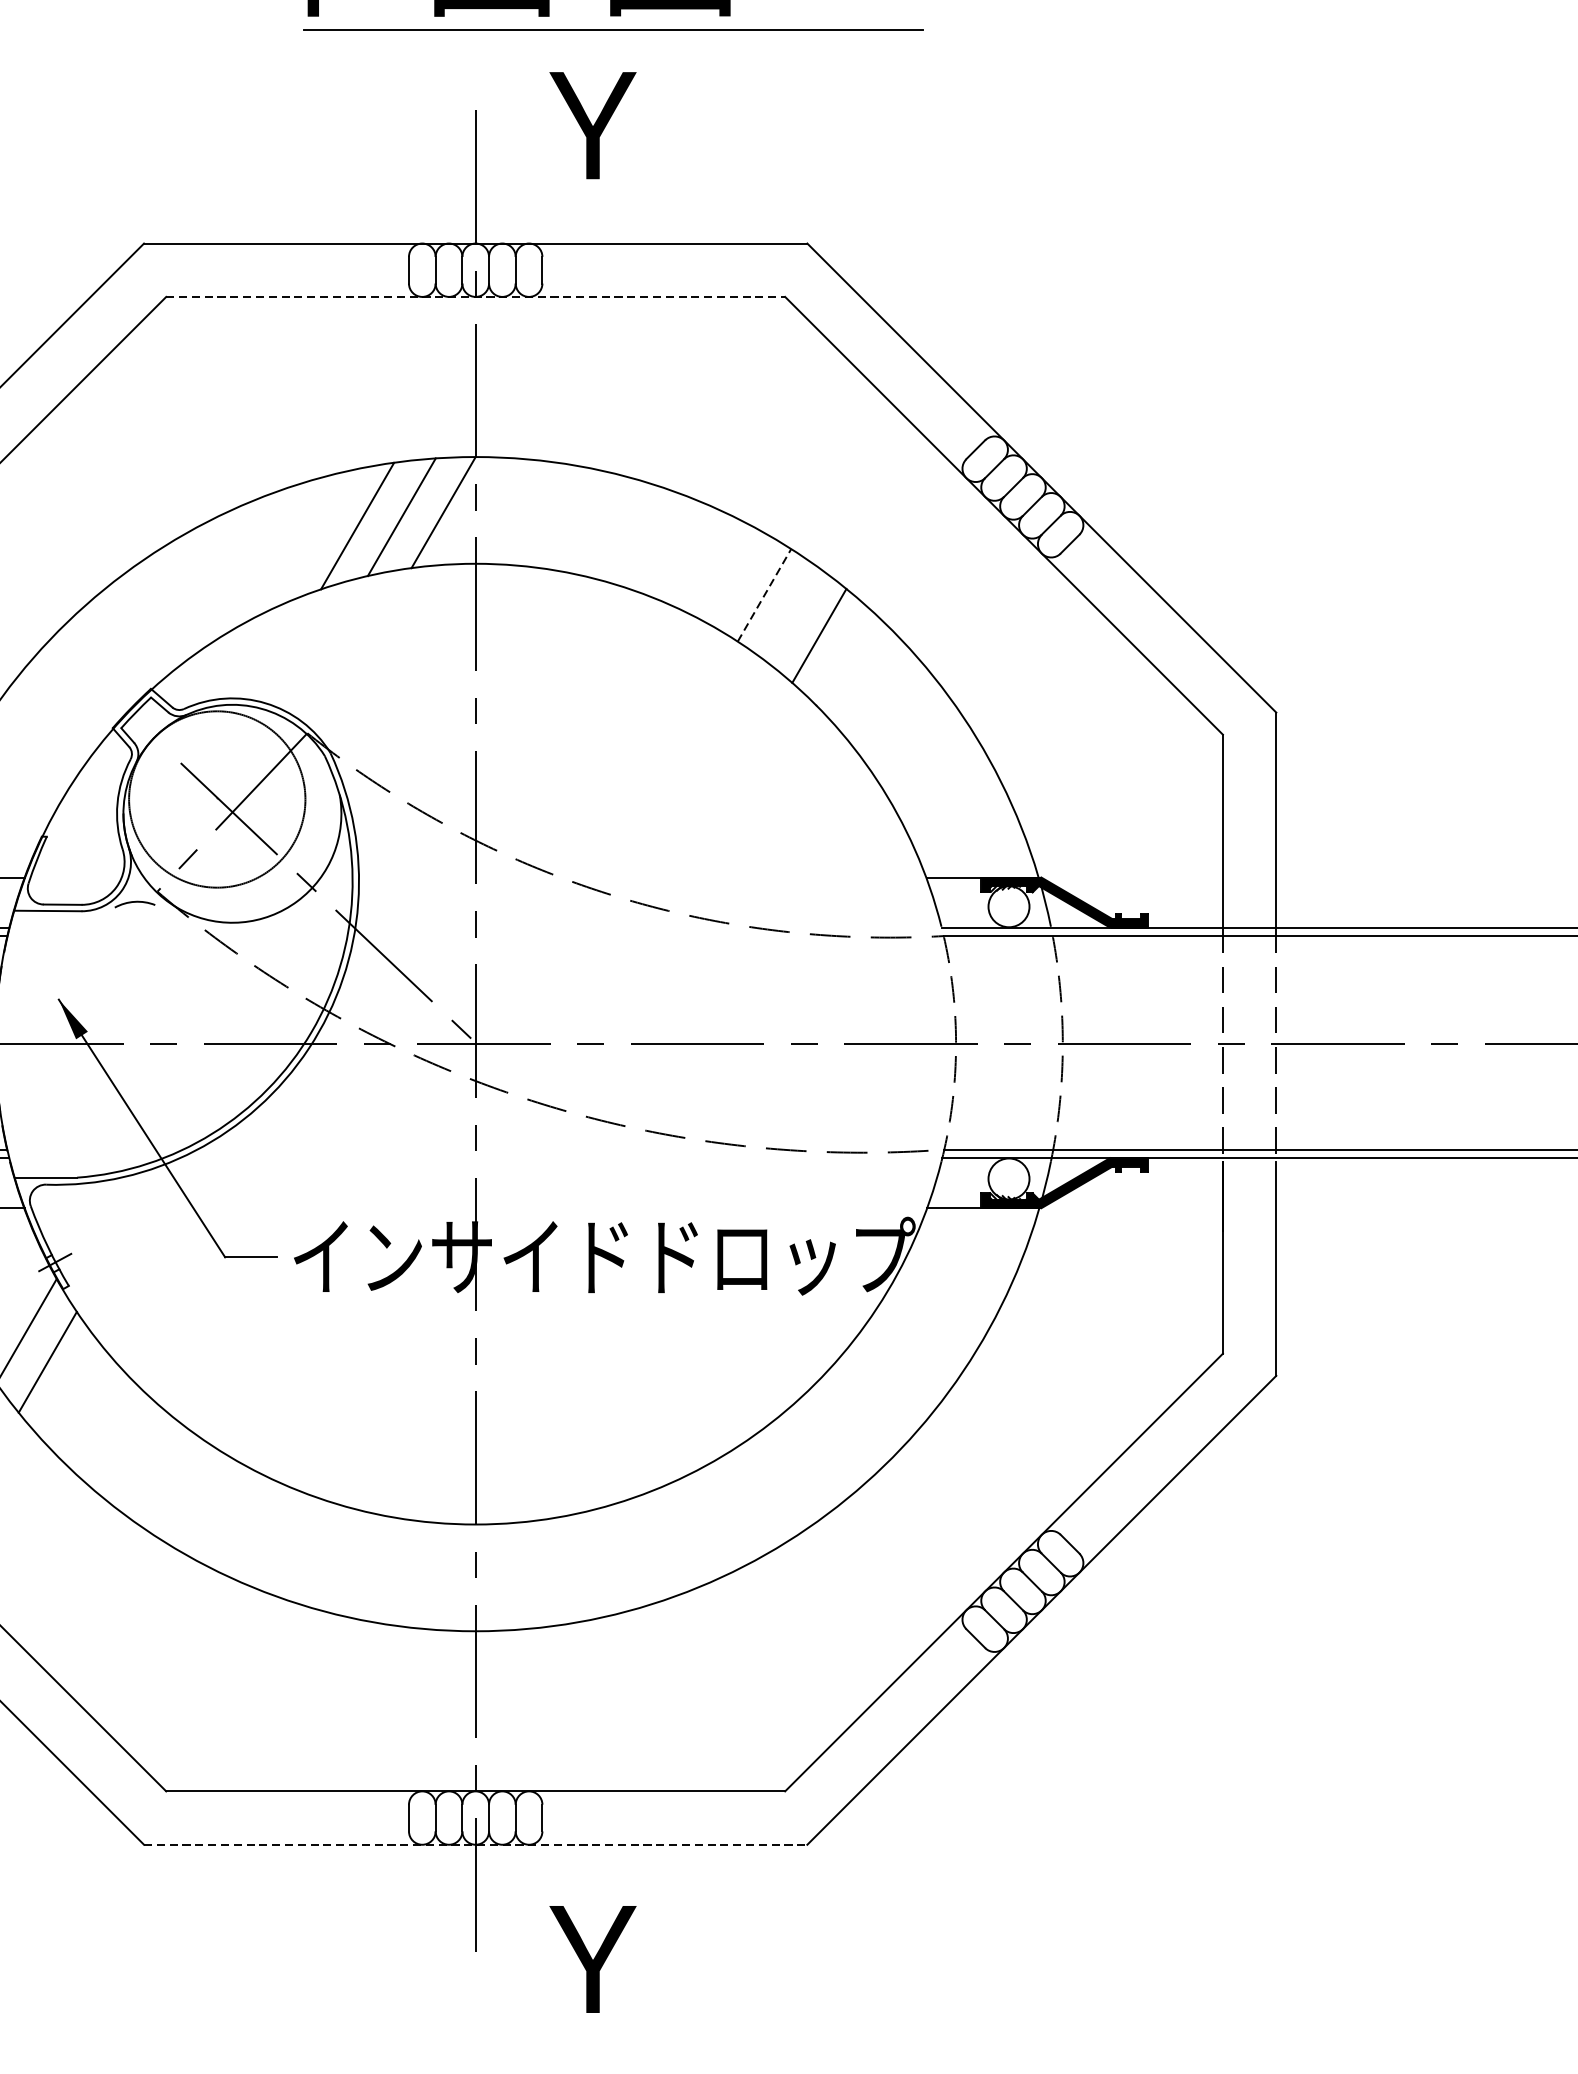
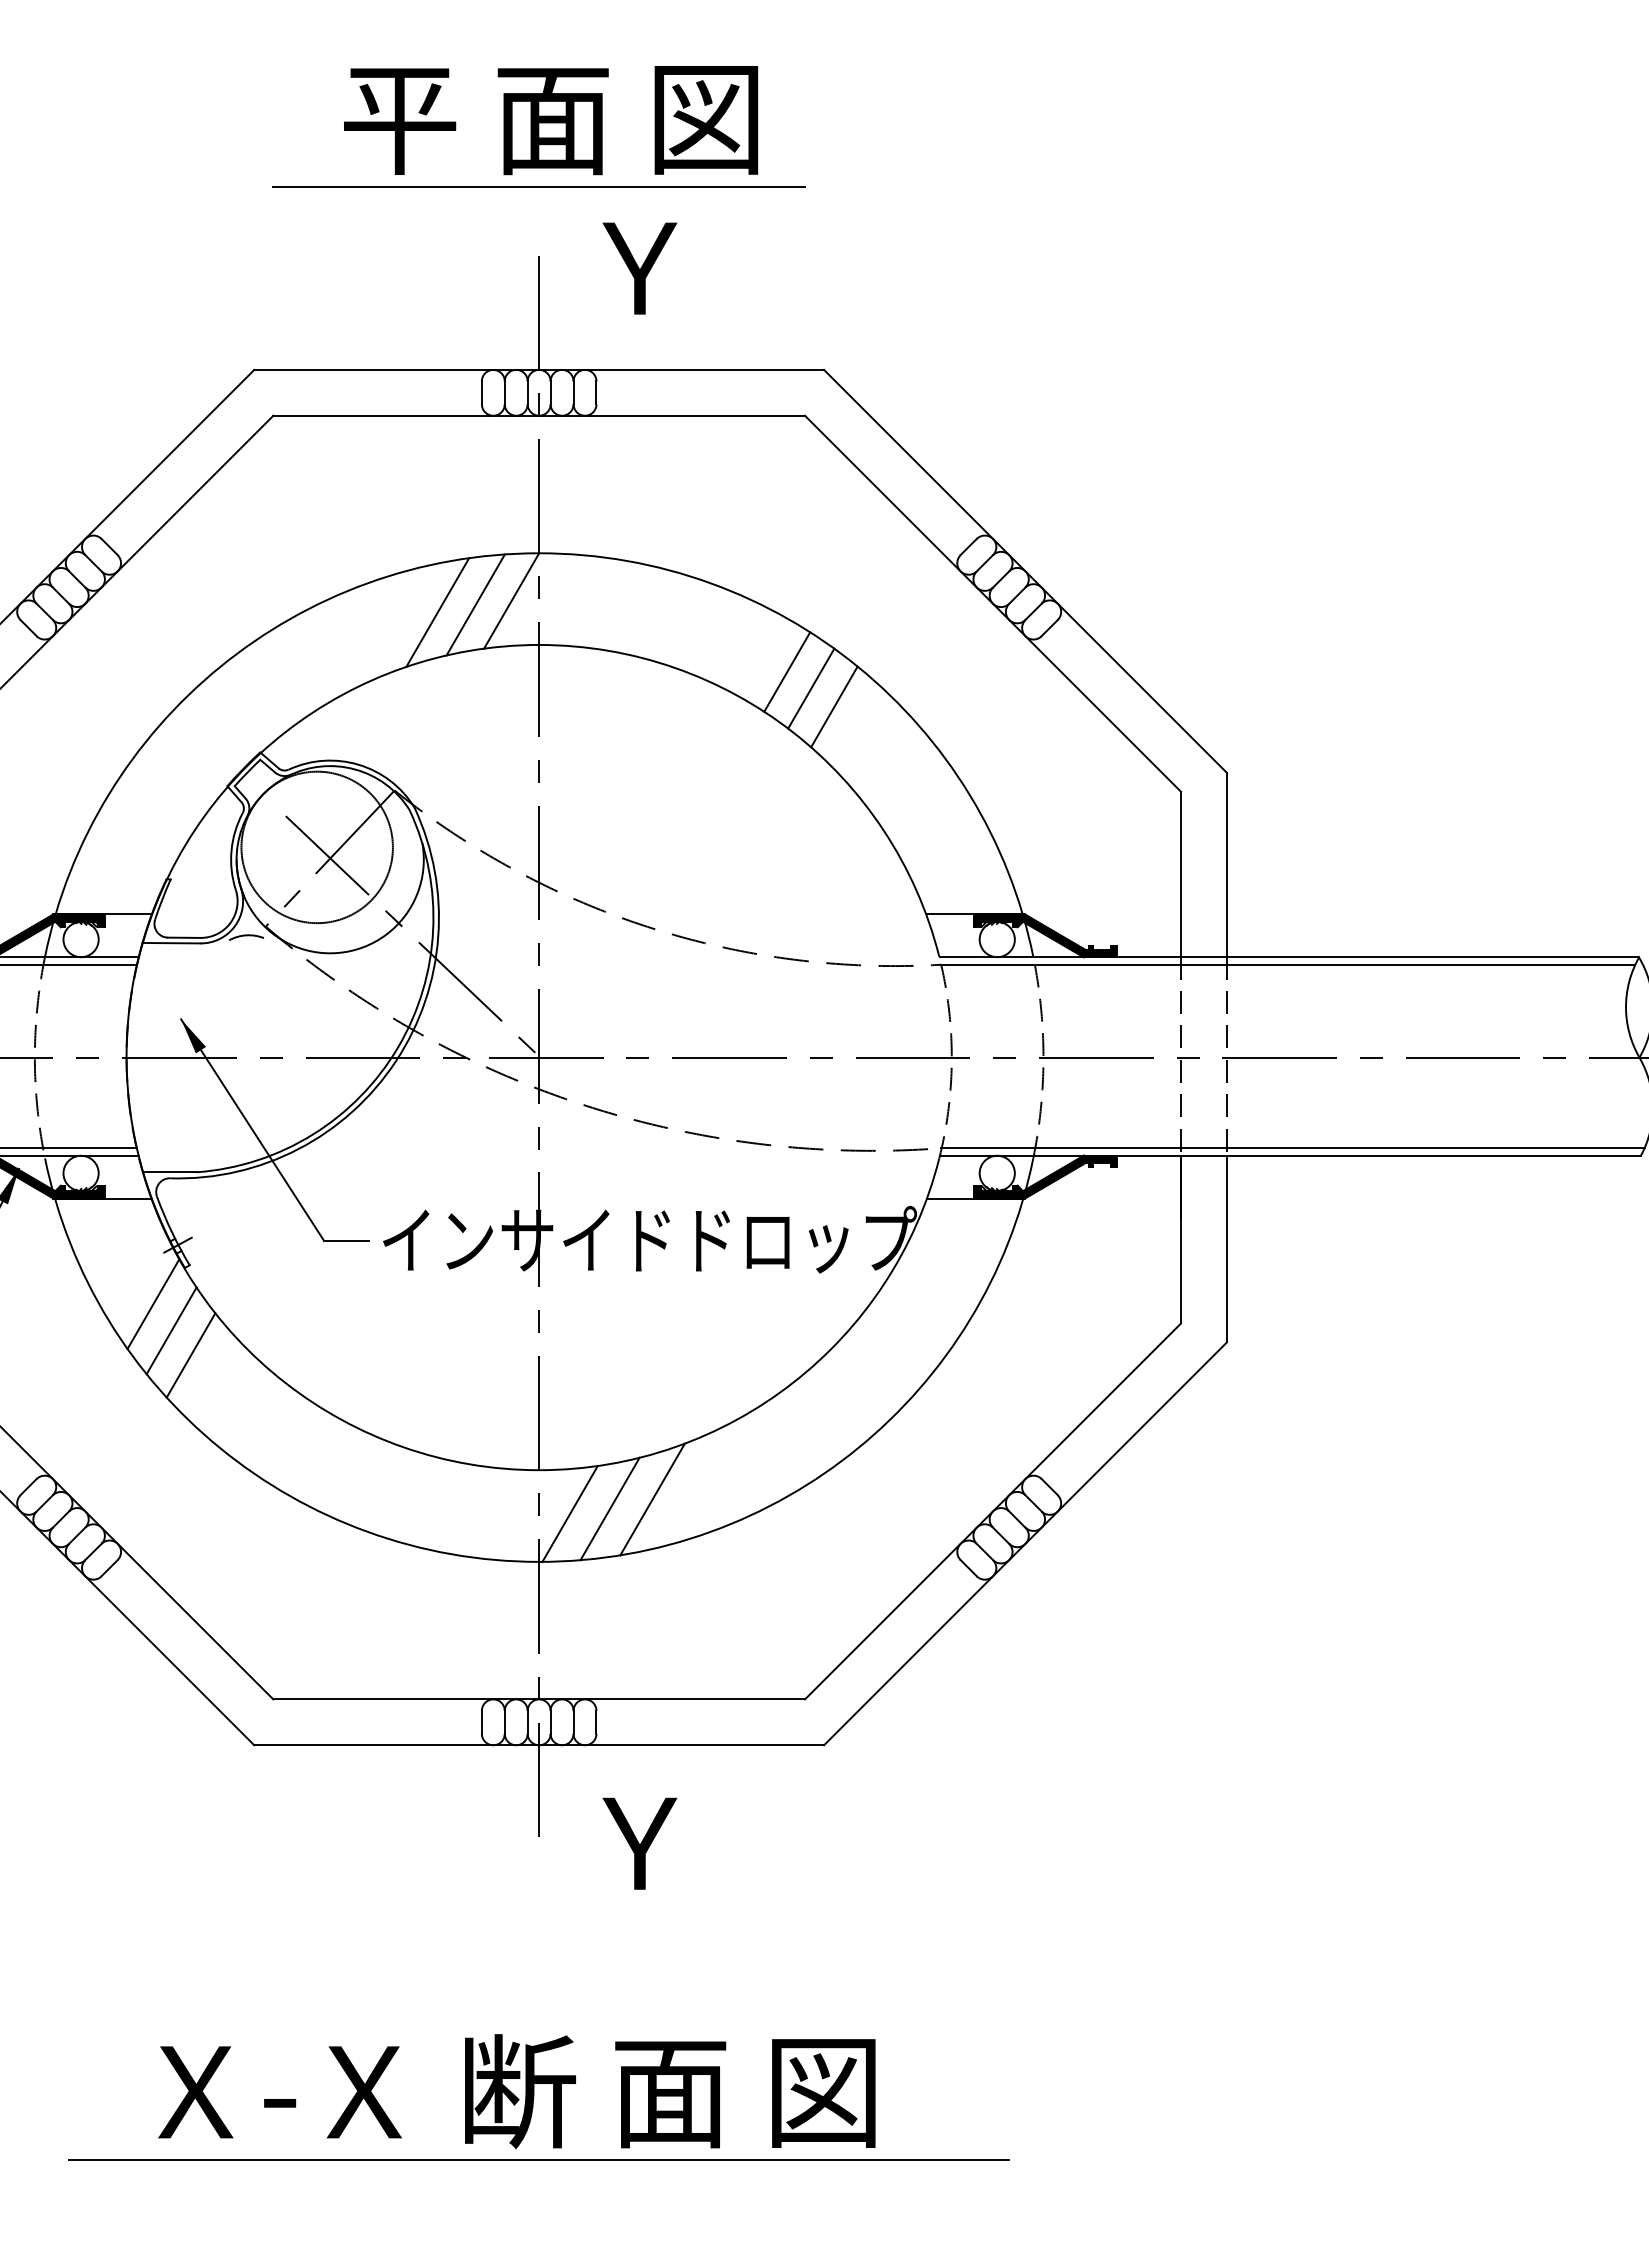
line: (612, 30) -> (538, 186), moved
line: (476, 296) -> (539, 415), dashed -> solid
line: (764, 595) -> (787, 672), dashed -> solid
line: (792, 614) -> (811, 688), added
line: (69, 1390) -> (190, 1355), added
line: (607, 1558) -> (652, 1499), added
line: (557, 1569) -> (609, 1508), added
line: (511, 1574) -> (569, 1513), added
line: (476, 1845) -> (539, 1745), dashed -> solid

